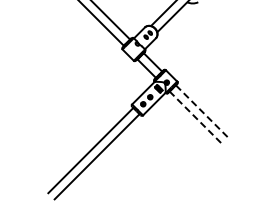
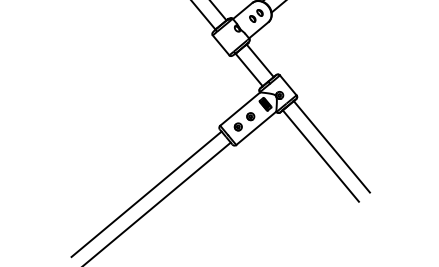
line: (201, 111) -> (331, 147), dashed -> solid
line: (195, 117) -> (320, 156), dashed -> solid

